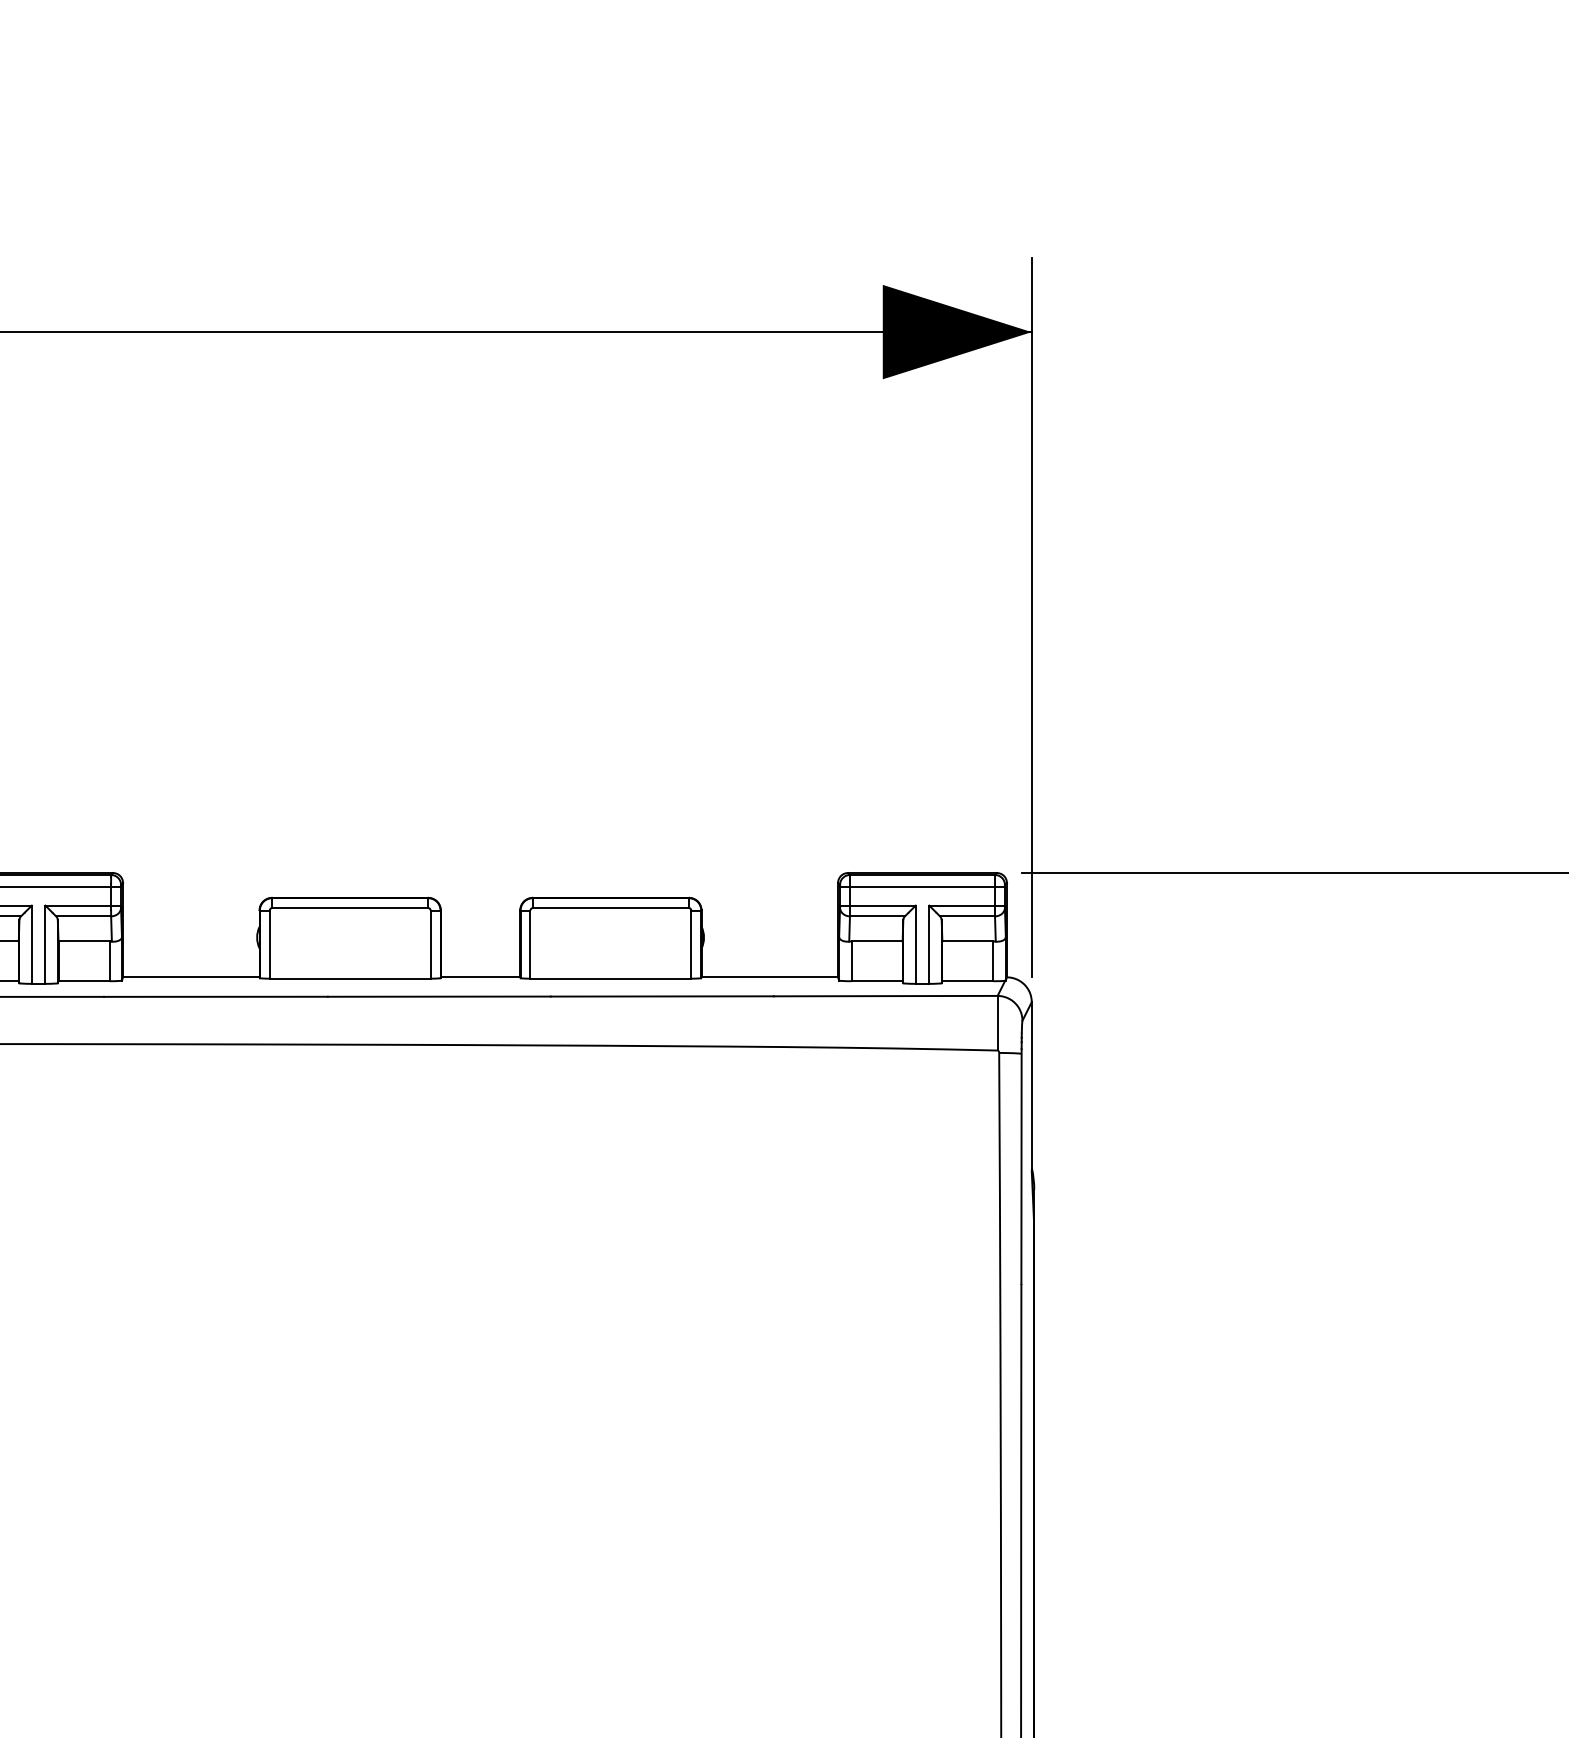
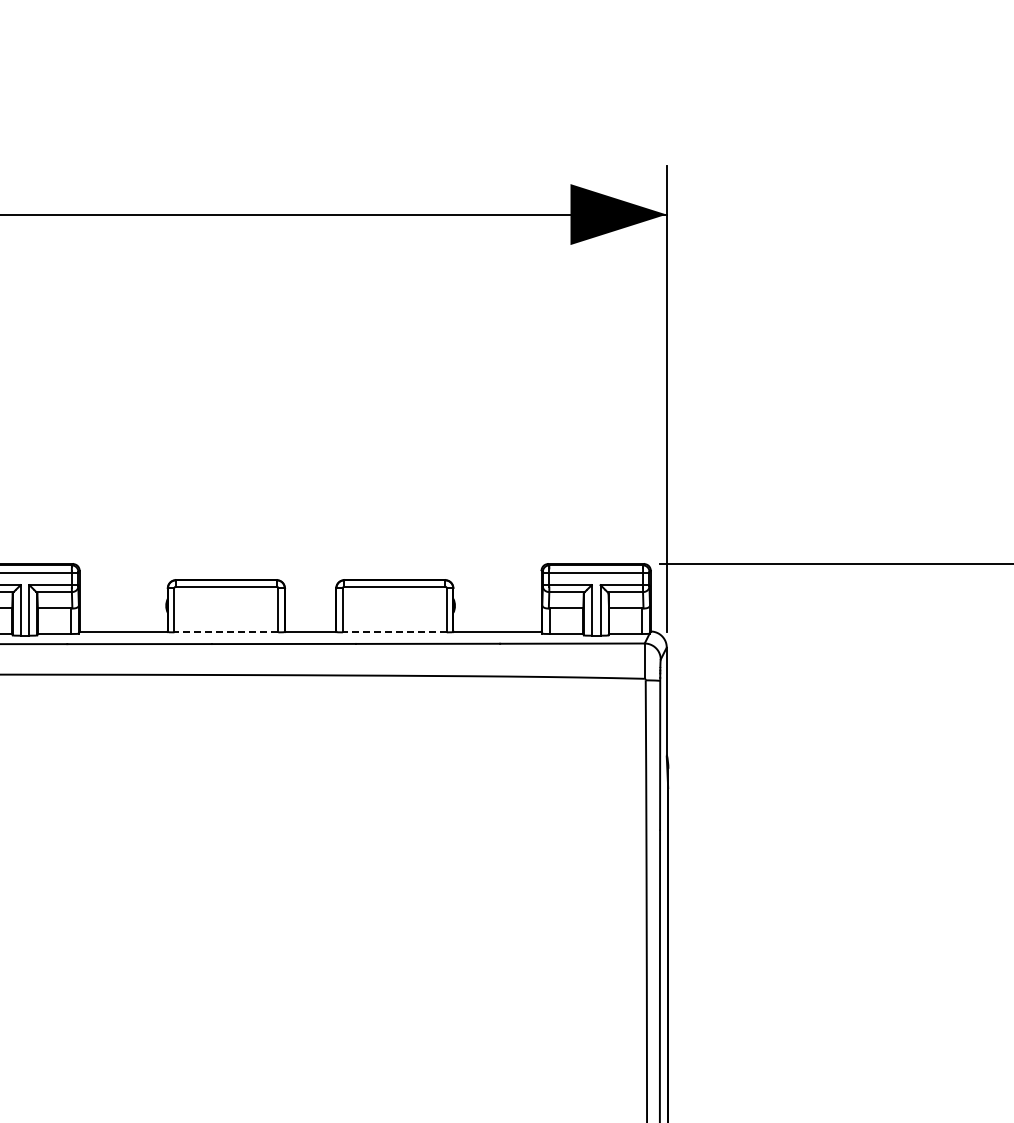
line: (350, 978) -> (226, 632), solid -> dashed
line: (610, 978) -> (394, 632), solid -> dashed

